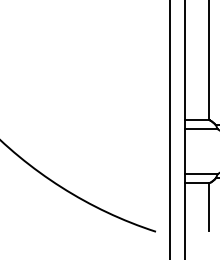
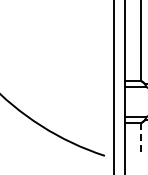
line: (208, 207) -> (140, 139), solid -> dashed

